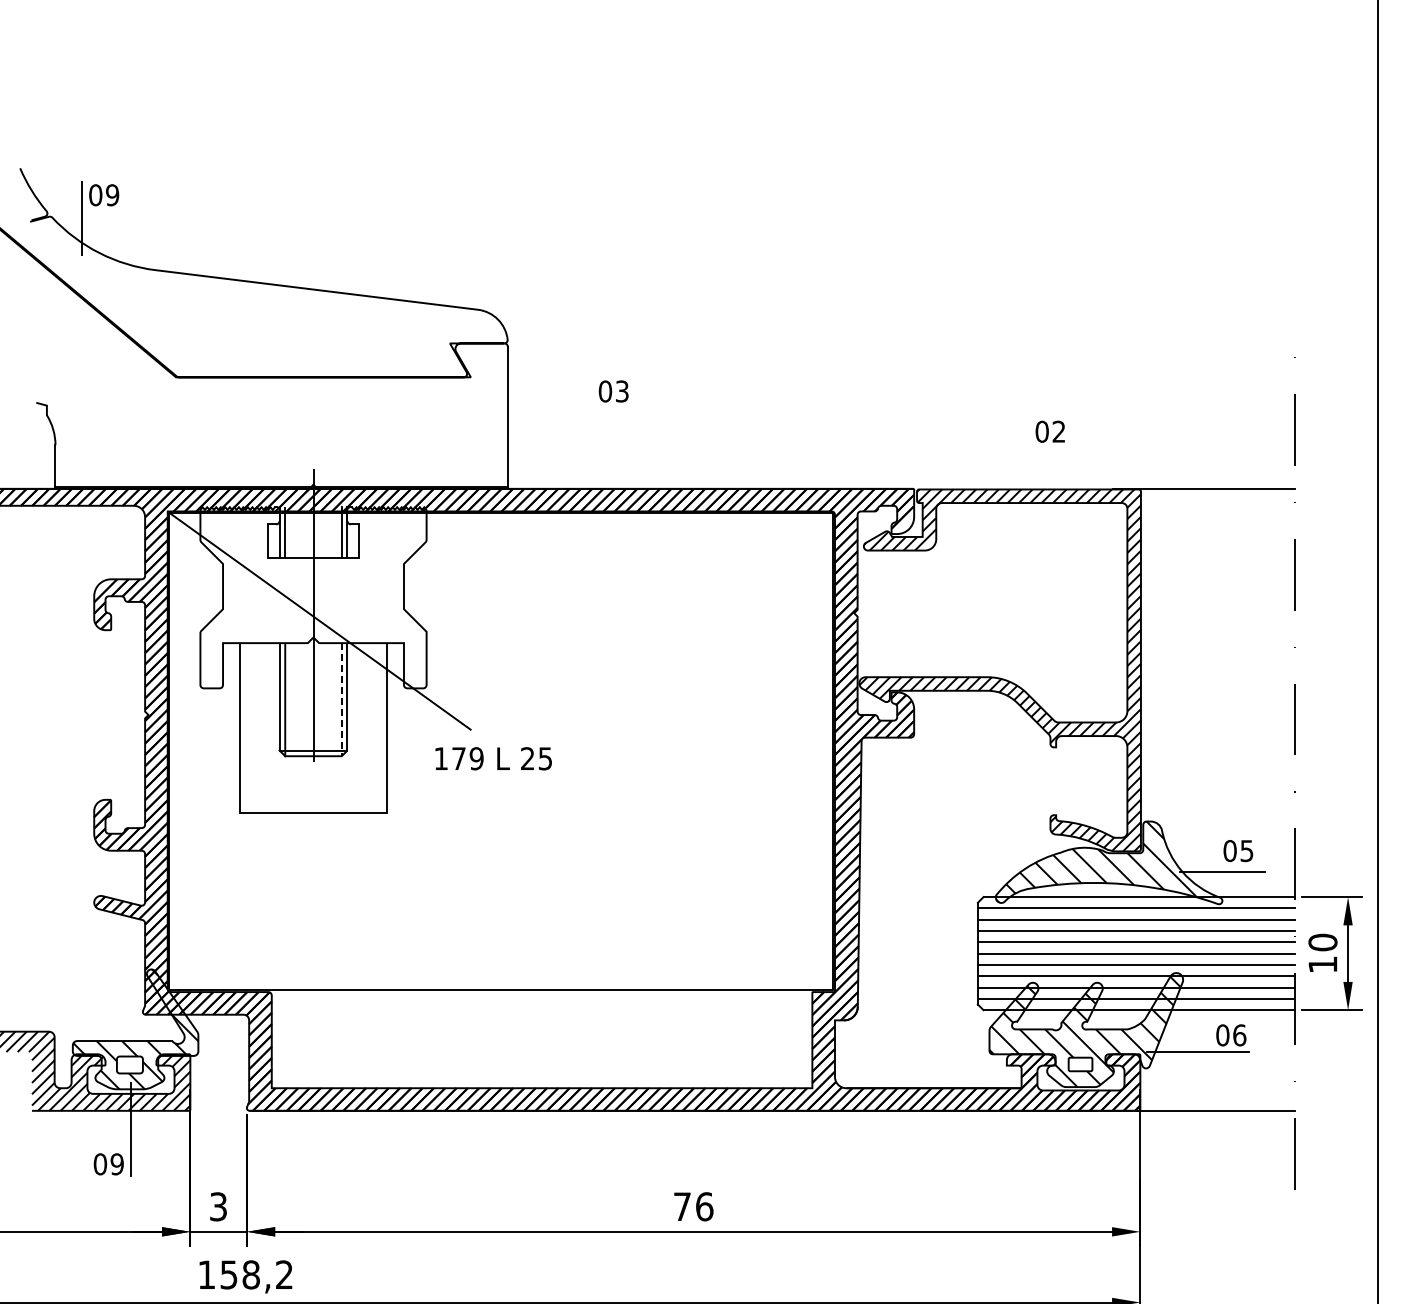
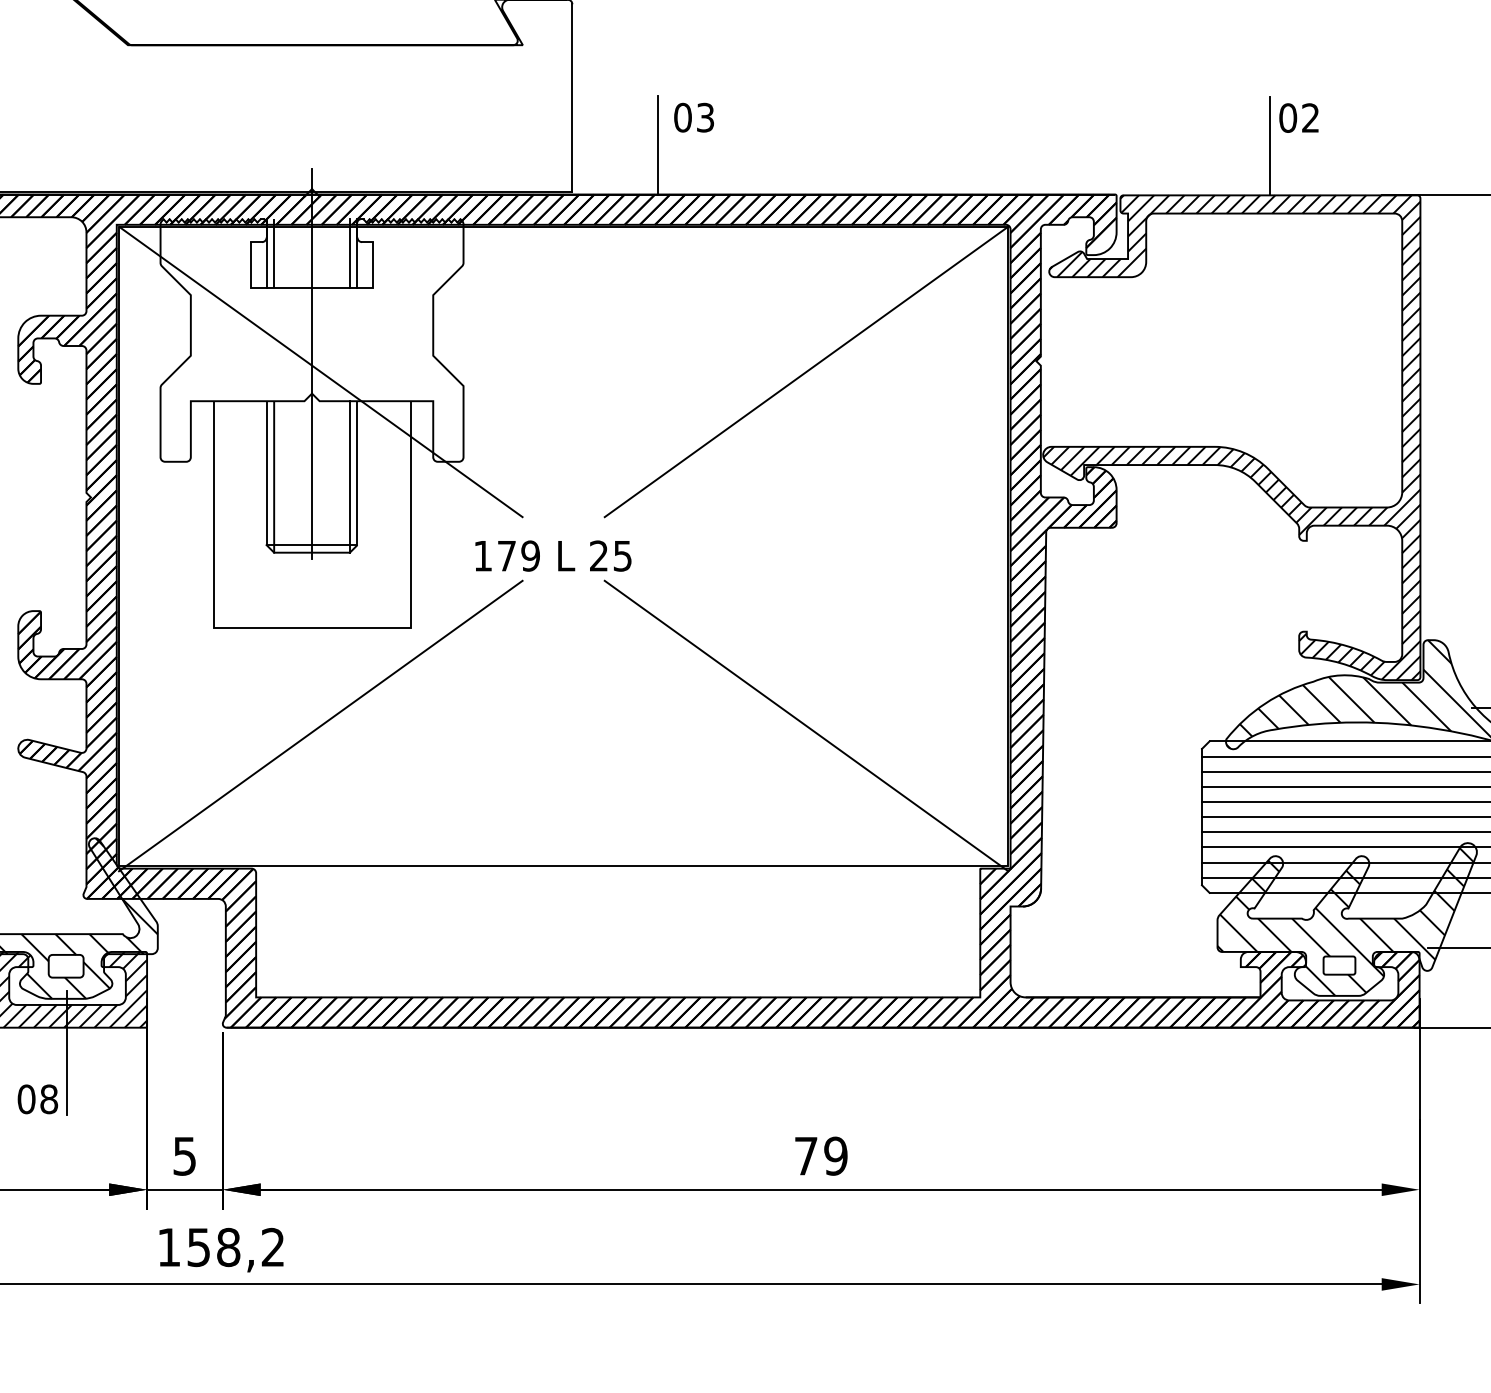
text: (613, 391) -> (693, 117), moved
line: (572, 451) -> (658, 144), added
line: (1029, 452) -> (1271, 145), added
line: (682, 620) -> (806, 370), added
line: (341, 699) -> (349, 476), dashed -> solid
line: (319, 885) -> (320, 725), added
line: (682, 885) -> (806, 725), added
text: (116, 1164) -> (48, 1099), 09 -> 08
text: (218, 1206) -> (184, 1155), 3 -> 5
text: (704, 1206) -> (835, 1155), 76 -> 79

